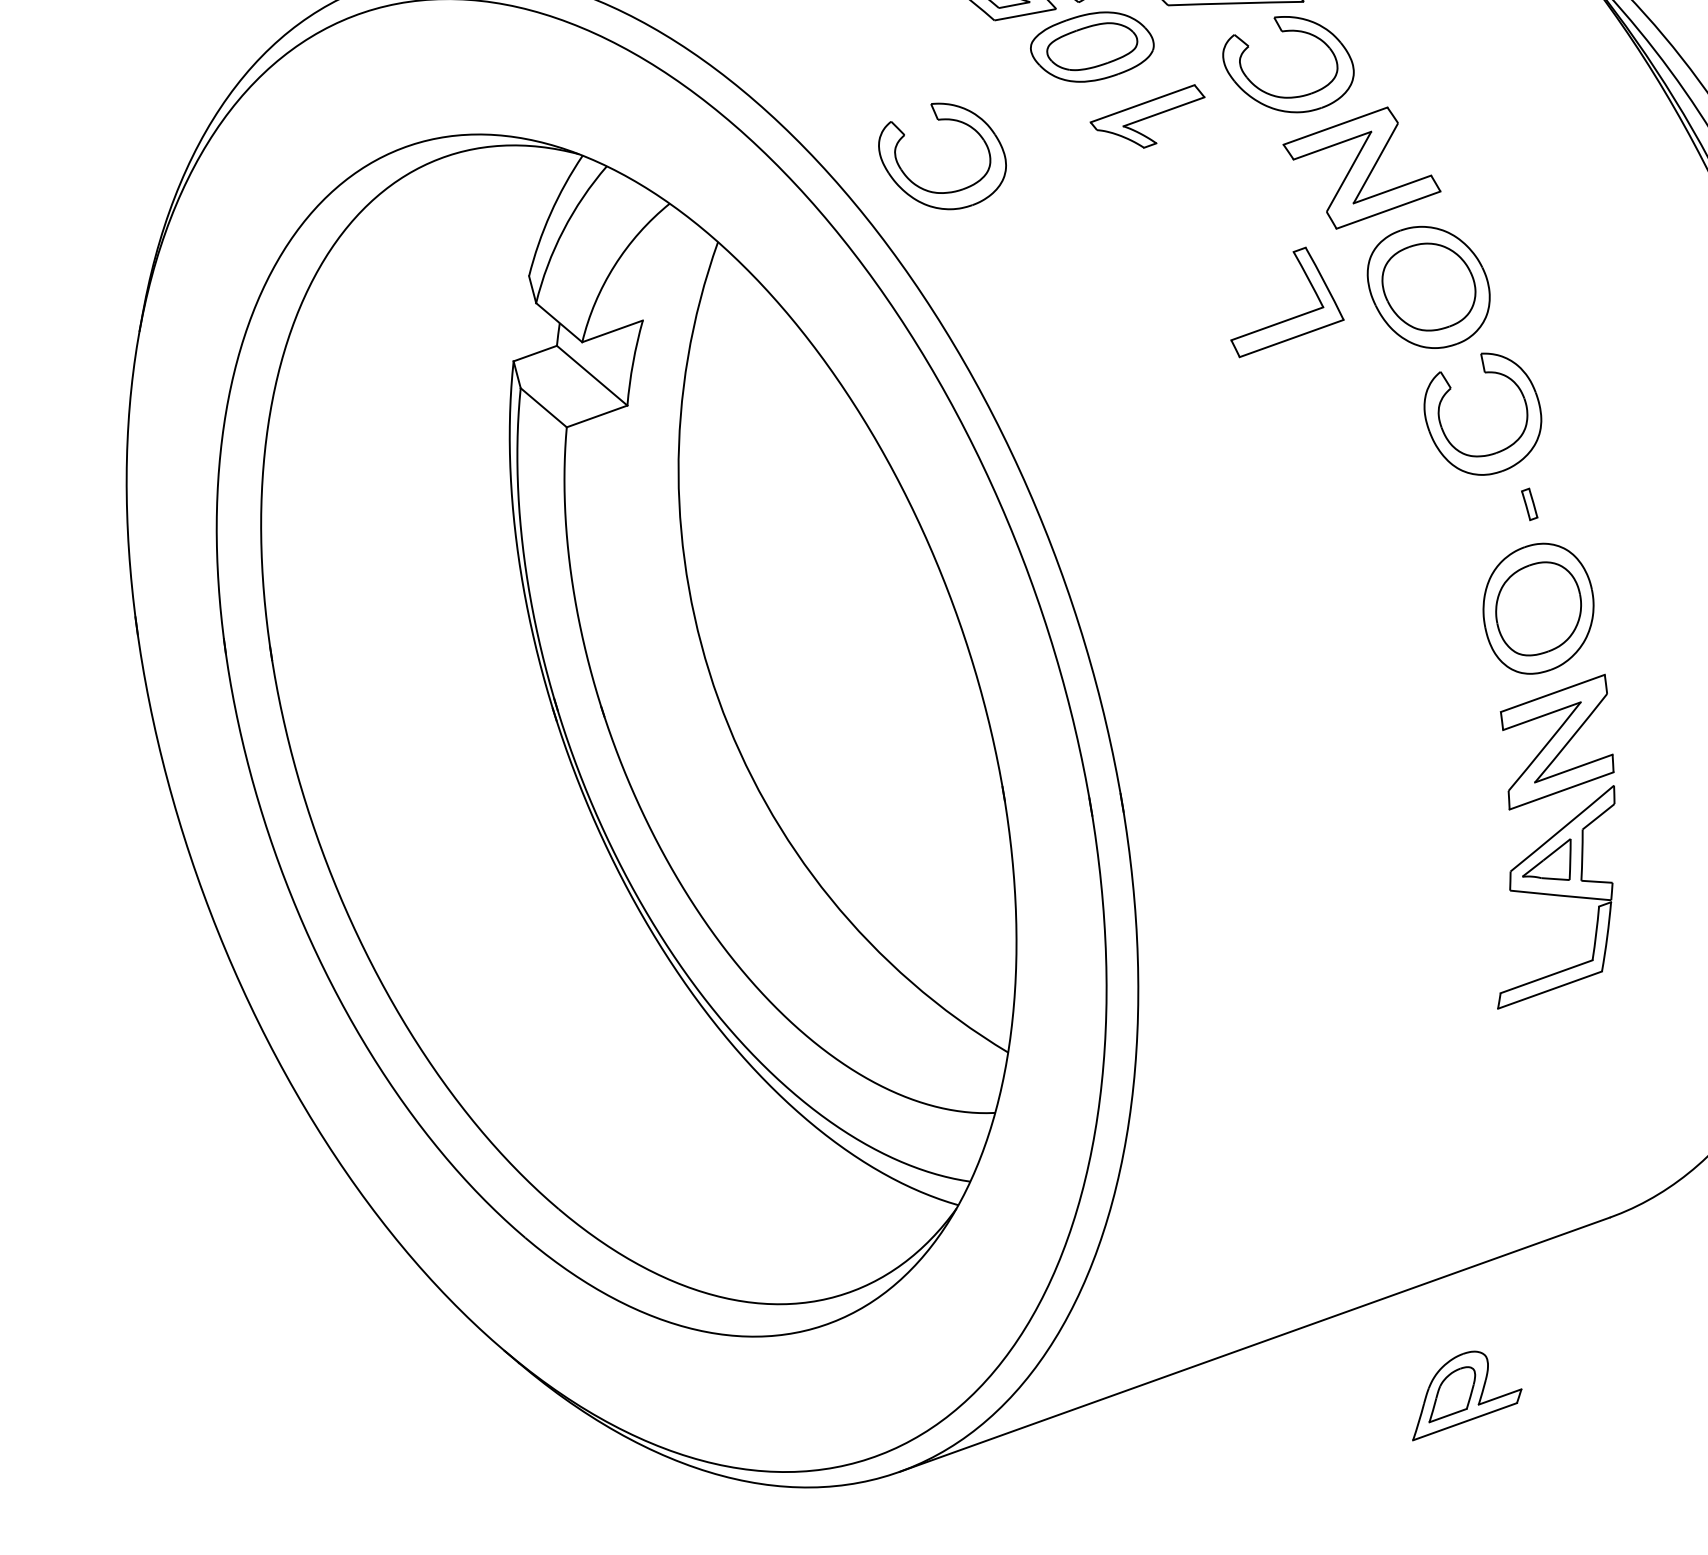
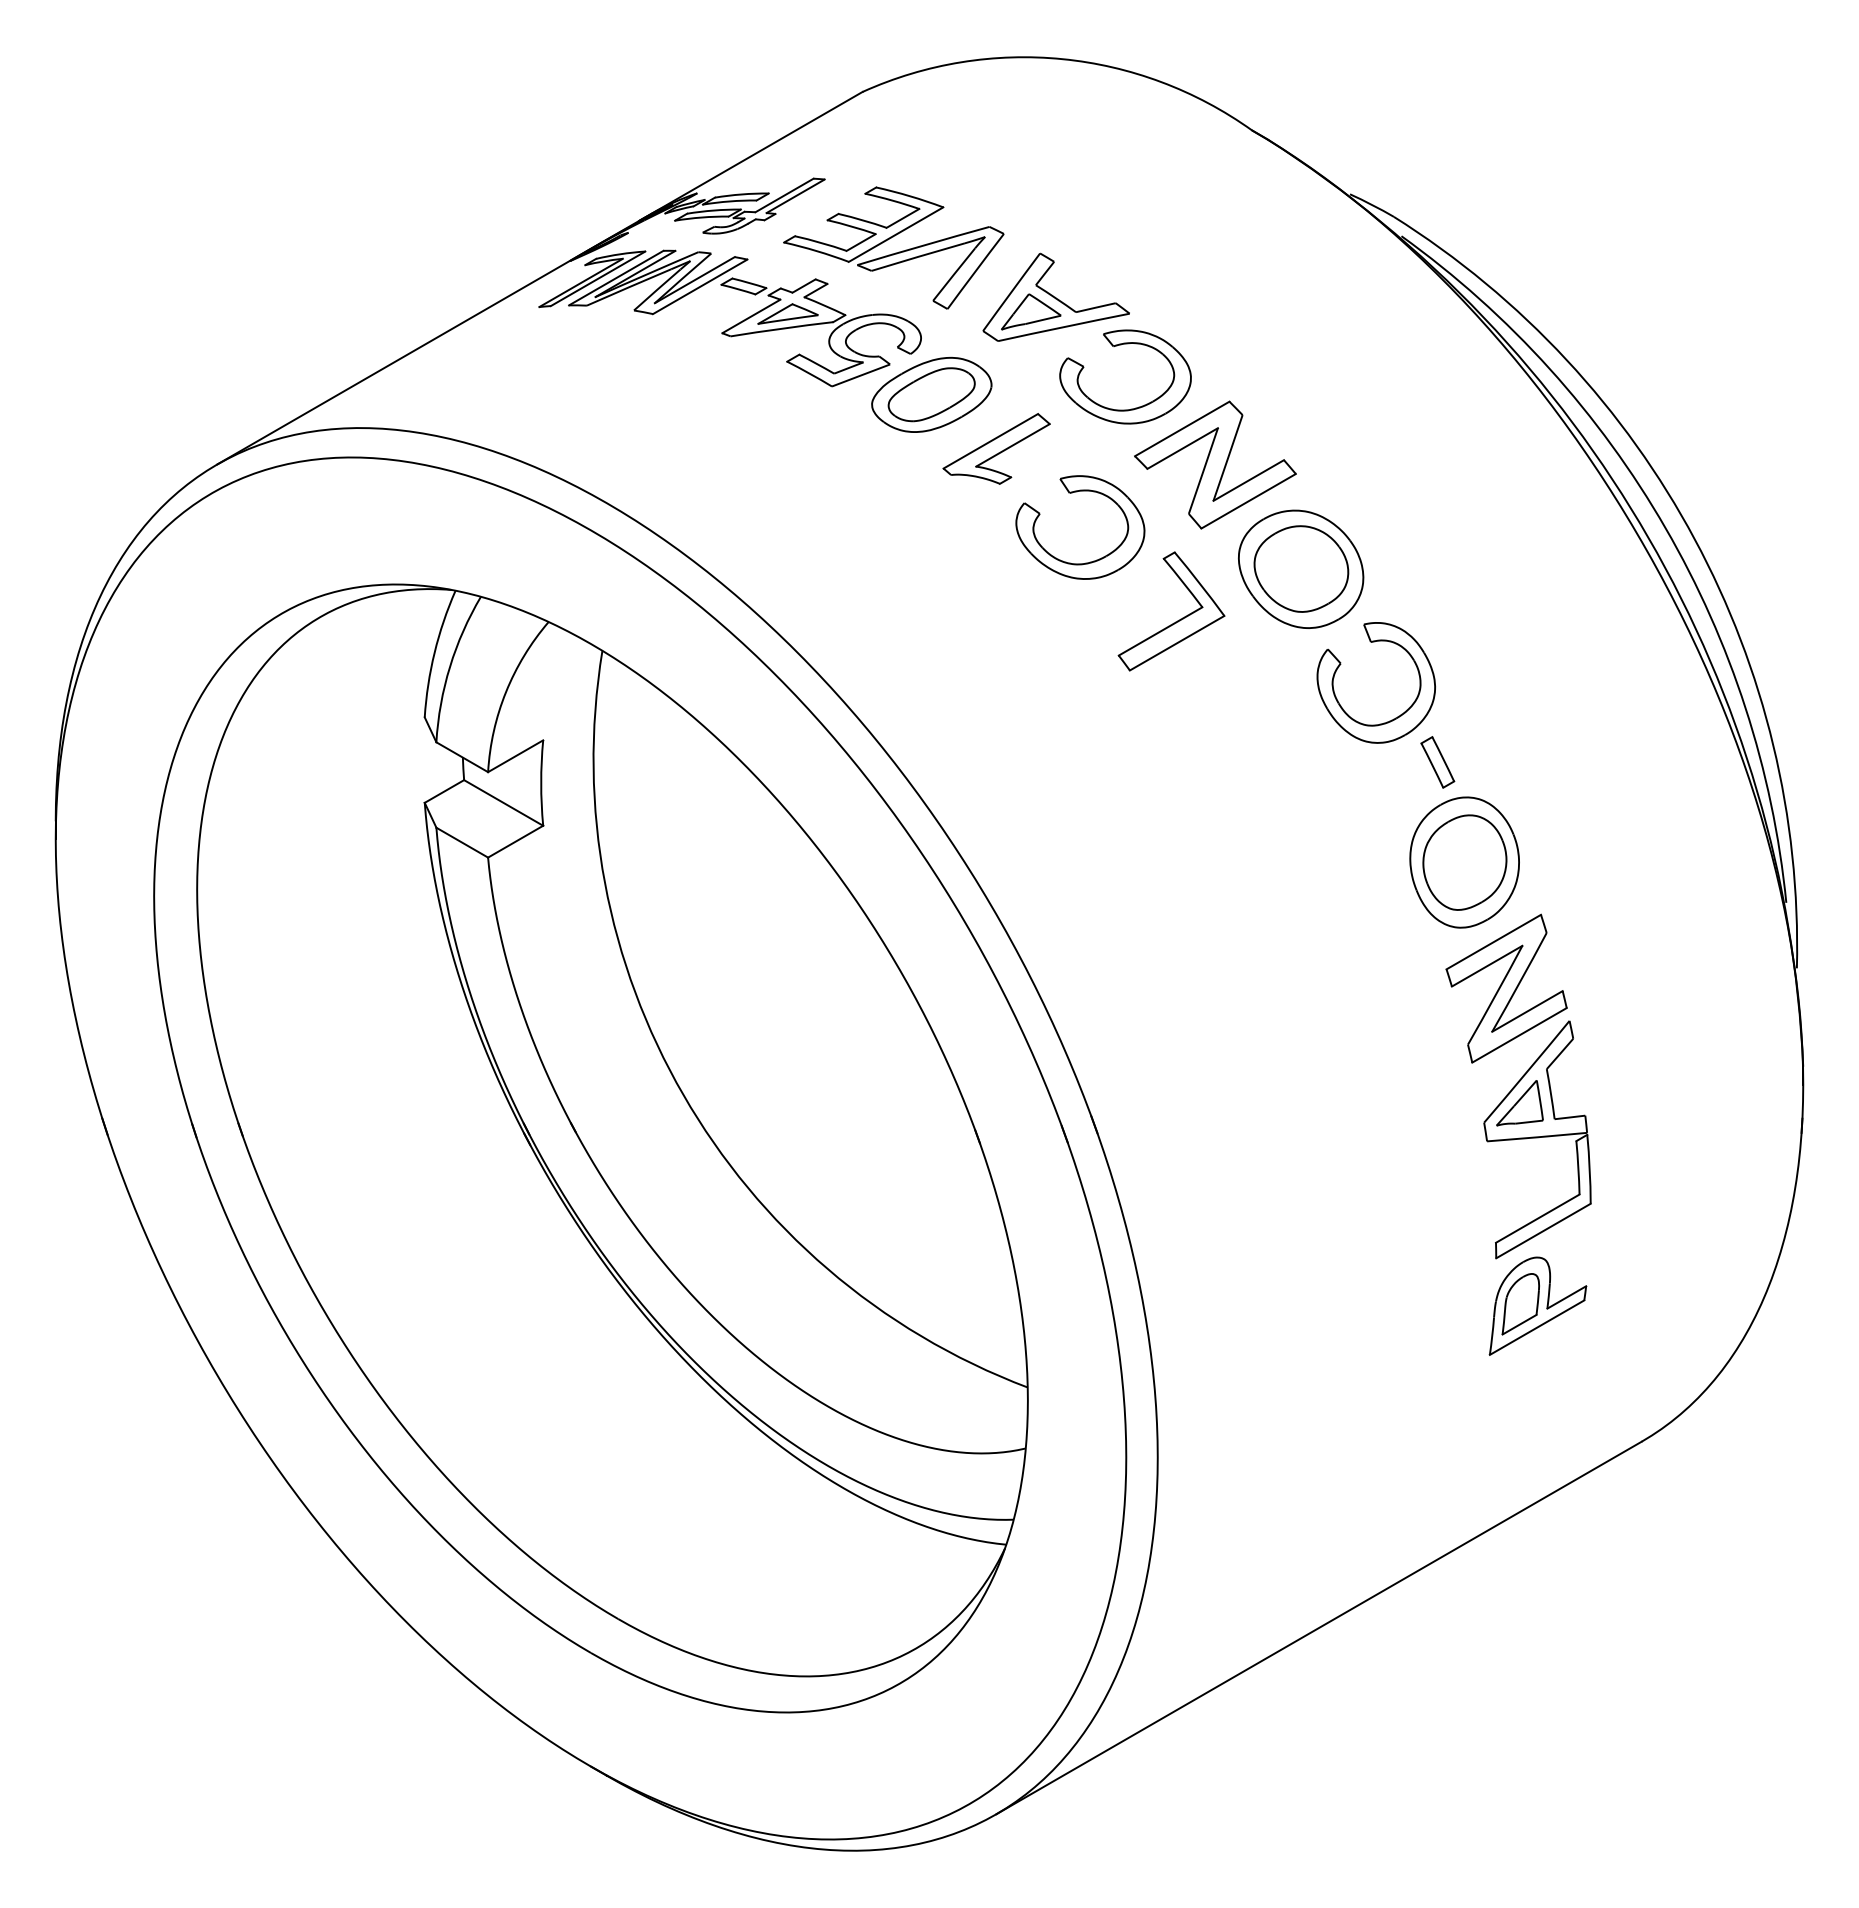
part: (940, 120) -> (1072, 493), moved
part: (1529, 504) -> (1437, 762), size x1.67
part: (1469, 1399) -> (1537, 1305), moved

